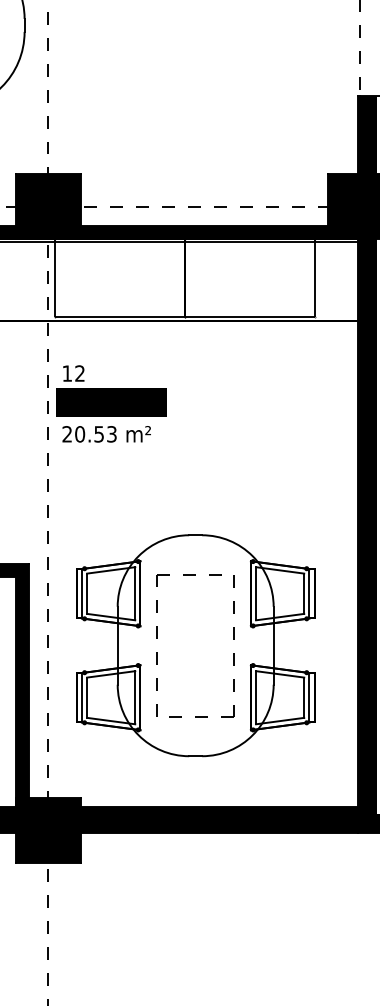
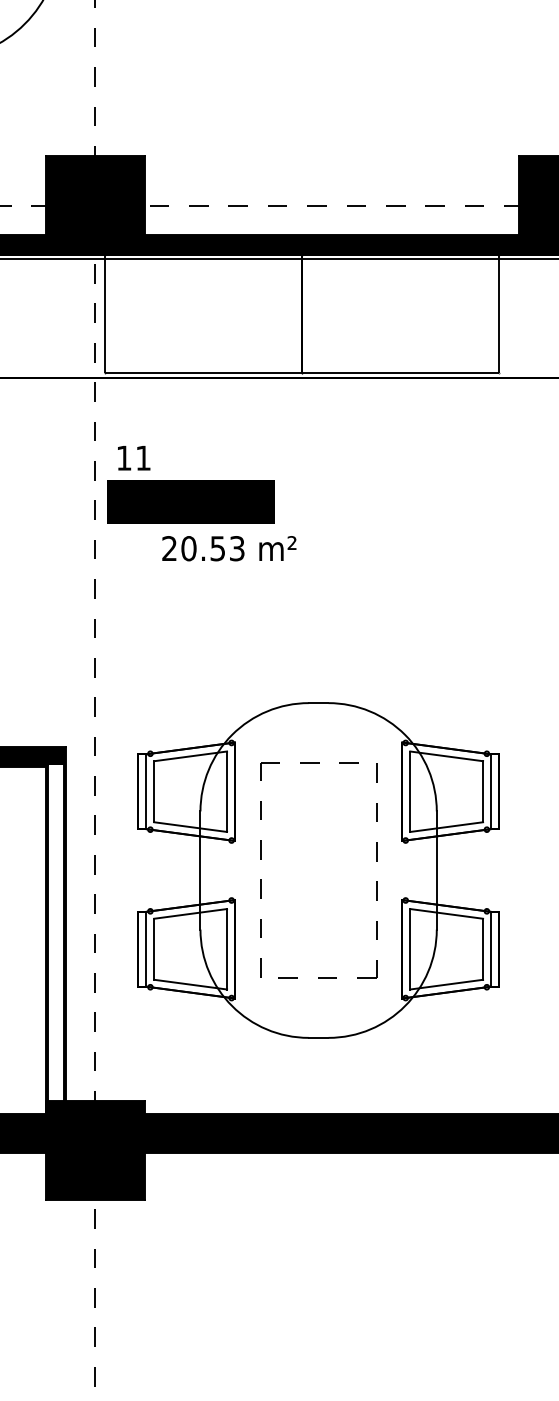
text: (79, 373) -> (142, 458), 12 -> 11
text: (106, 434) -> (228, 548), moved
fill: (22, 691) -> (56, 939), removed

